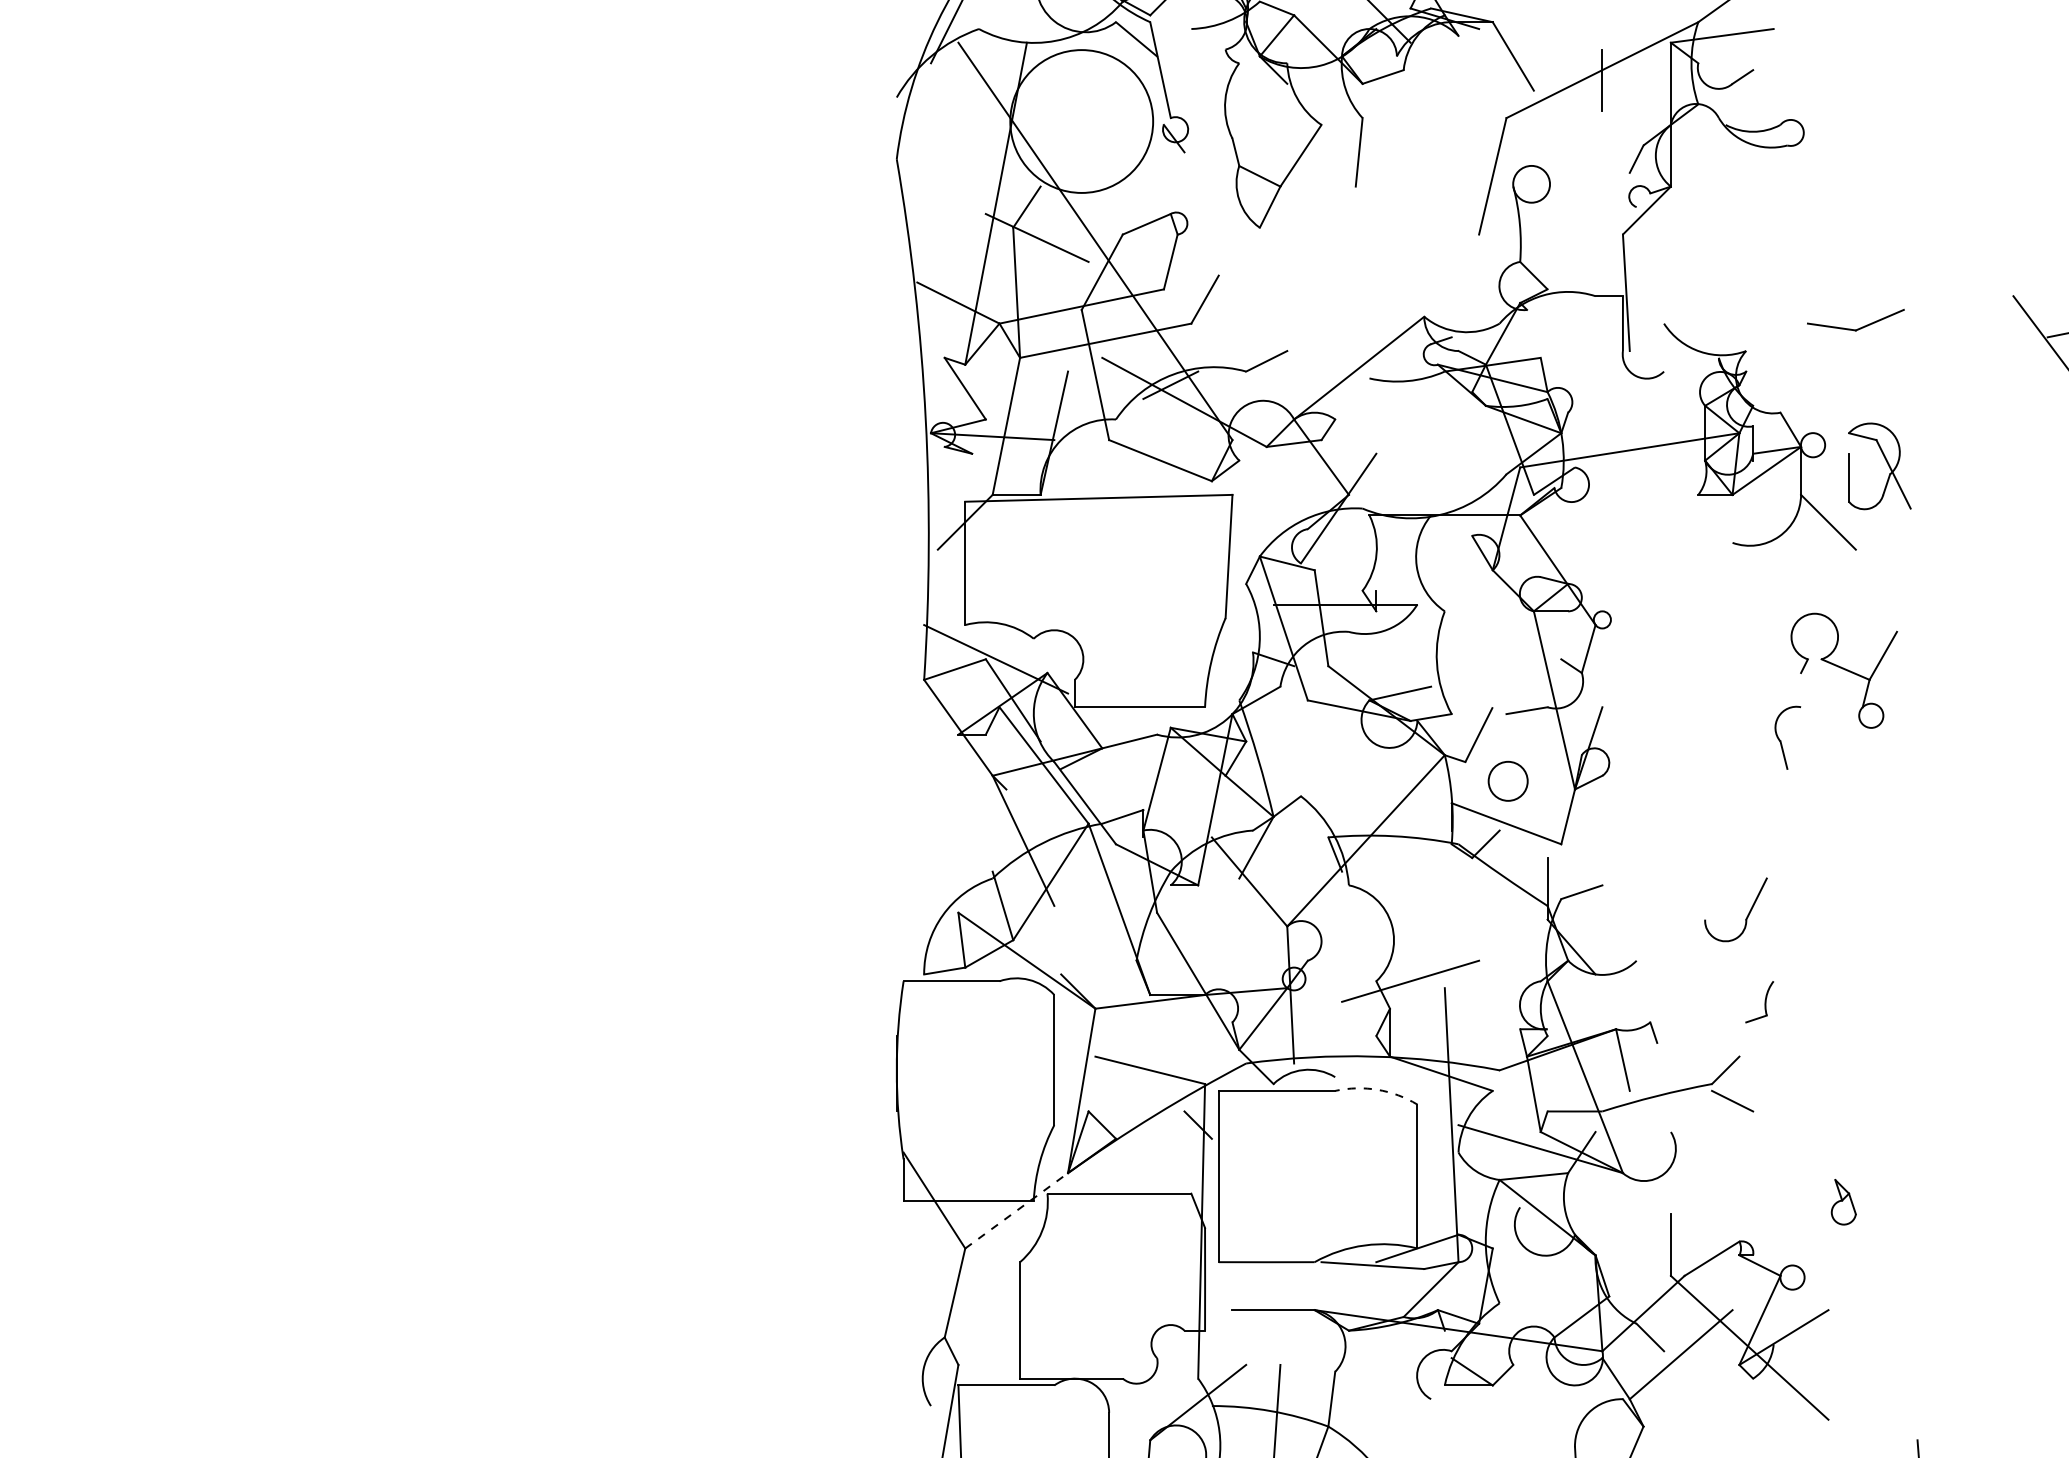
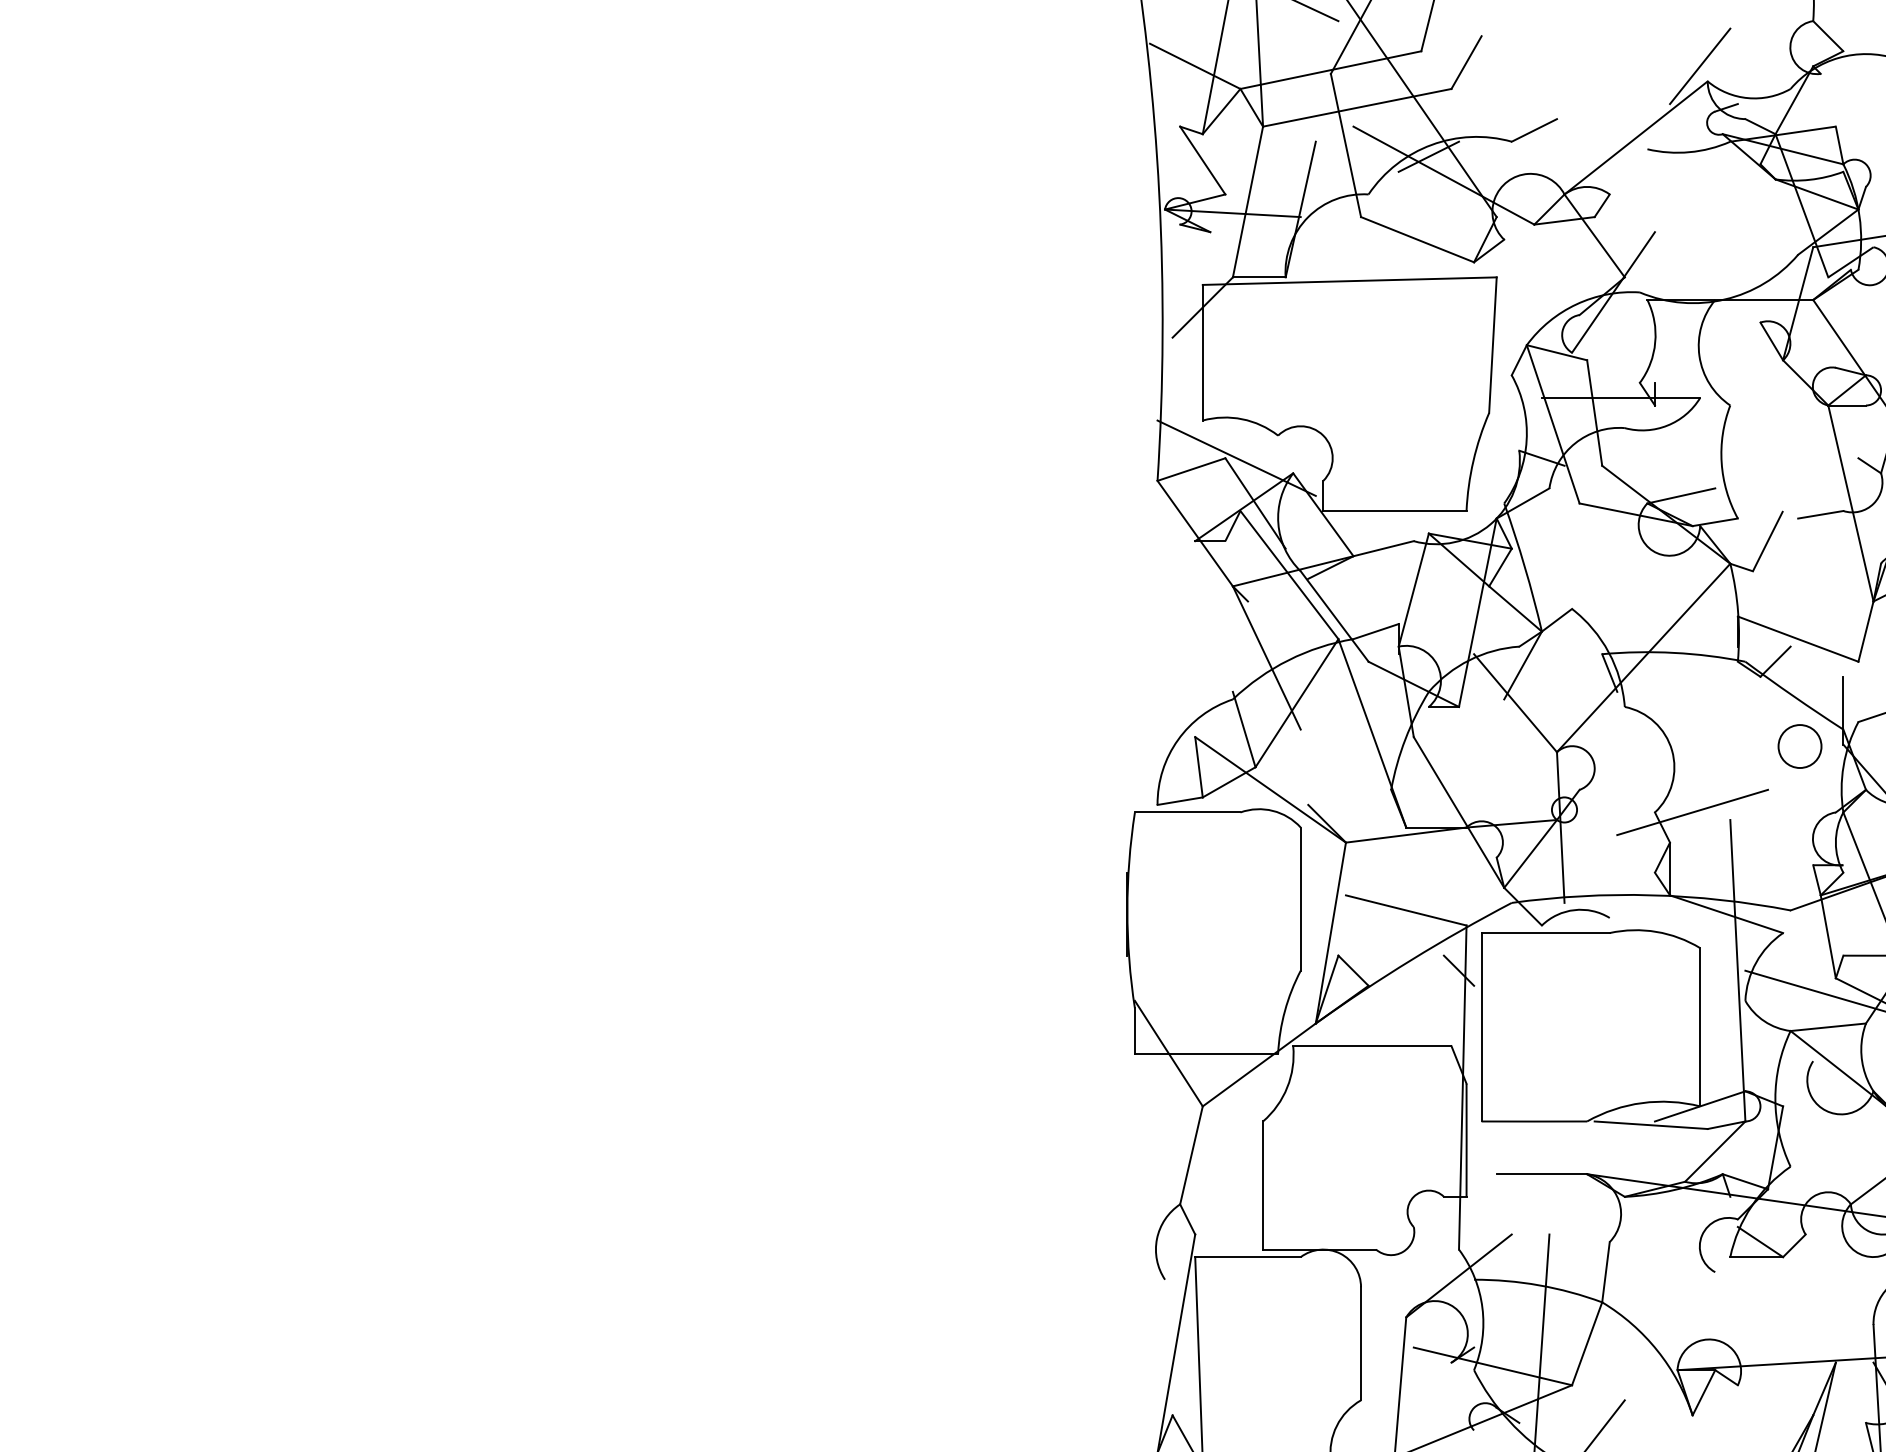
line: (1417, 302) -> (1700, 65), added
circle: (1507, 780) -> (1799, 745), moved
arc: (1377, 1089) -> (1656, 931), dashed -> solid
line: (1016, 1210) -> (1259, 1064), dashed -> solid

